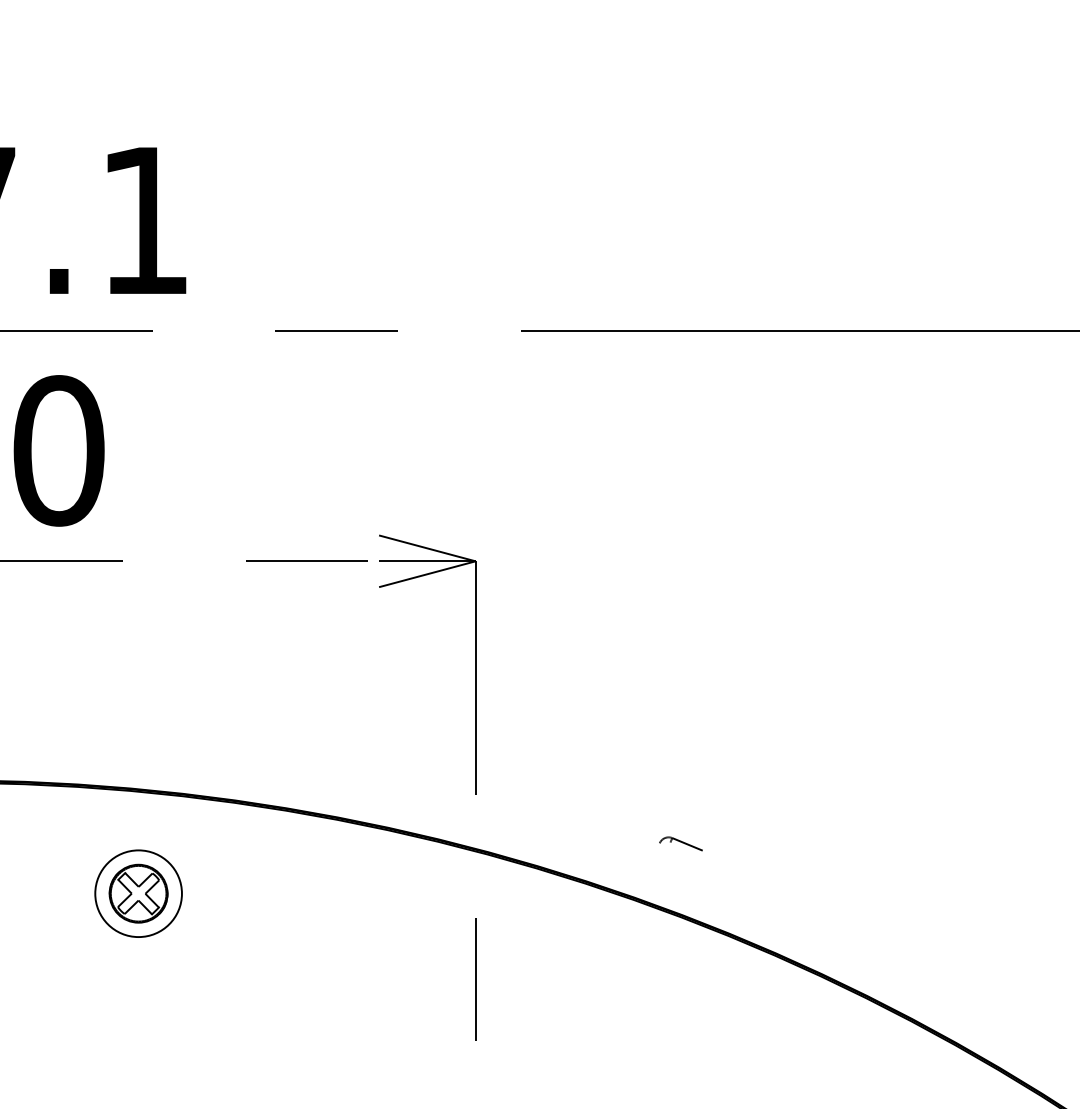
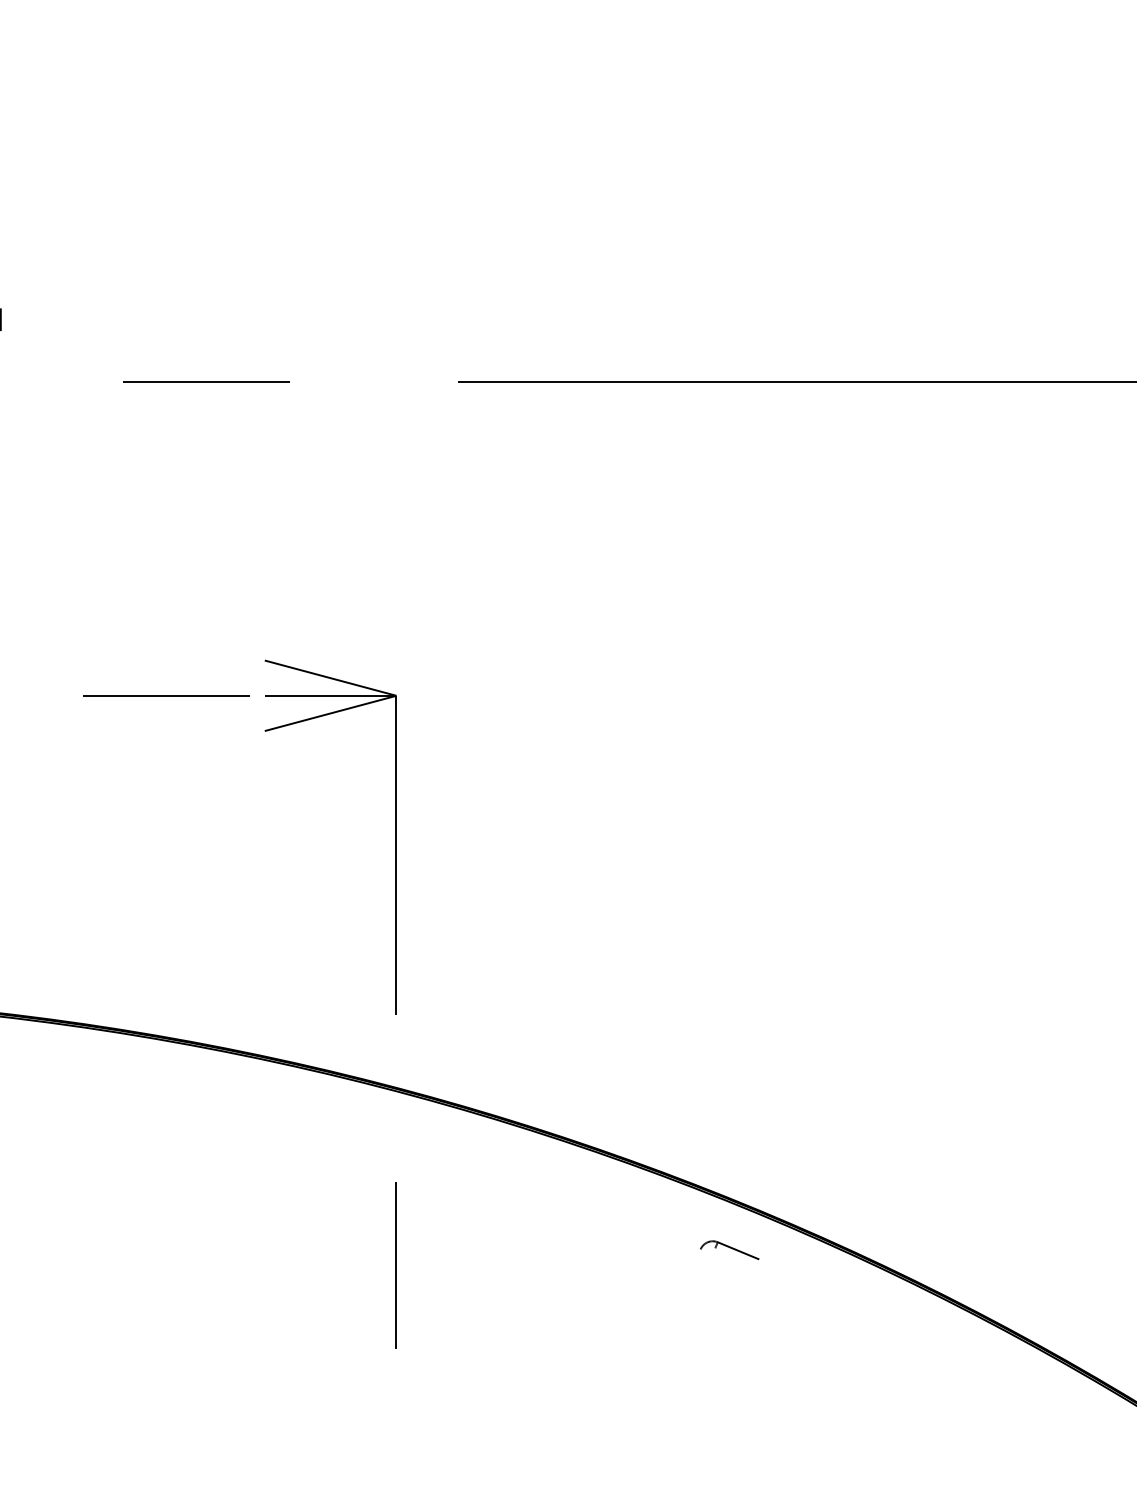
part: (680, 843) -> (728, 1249), moved

